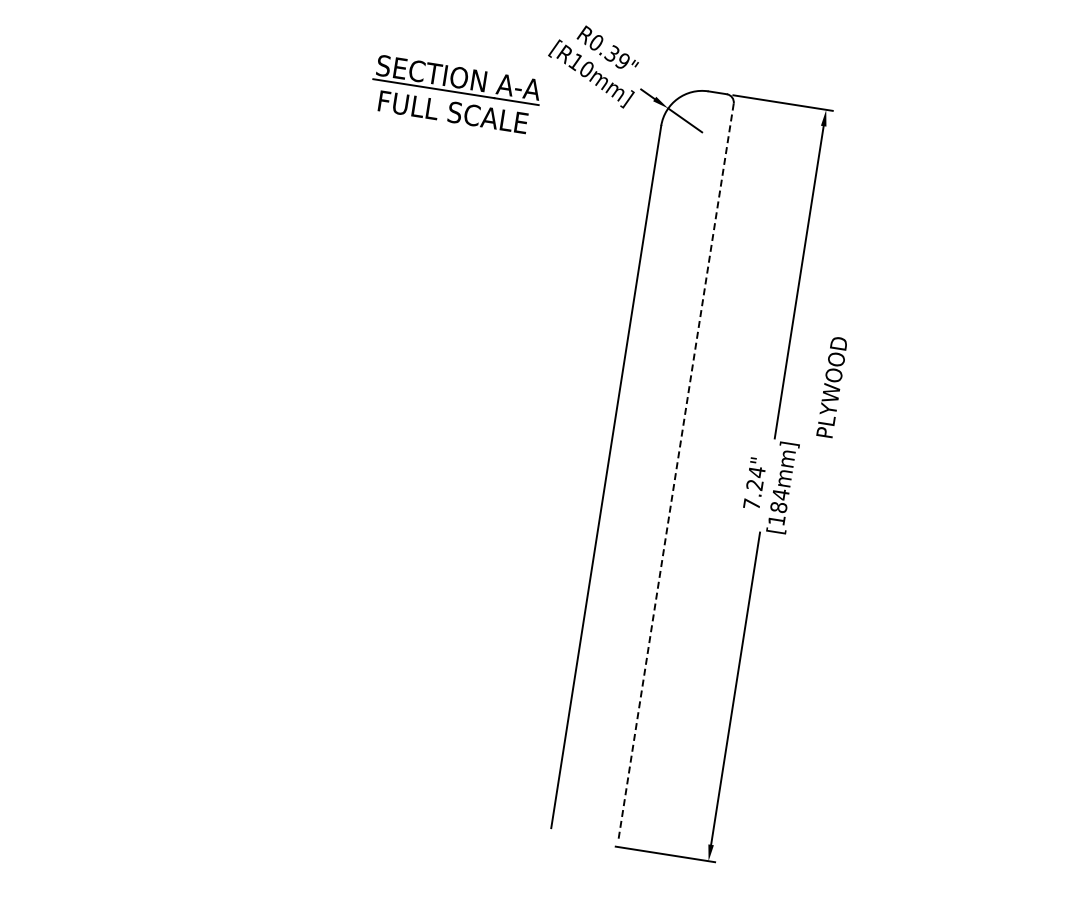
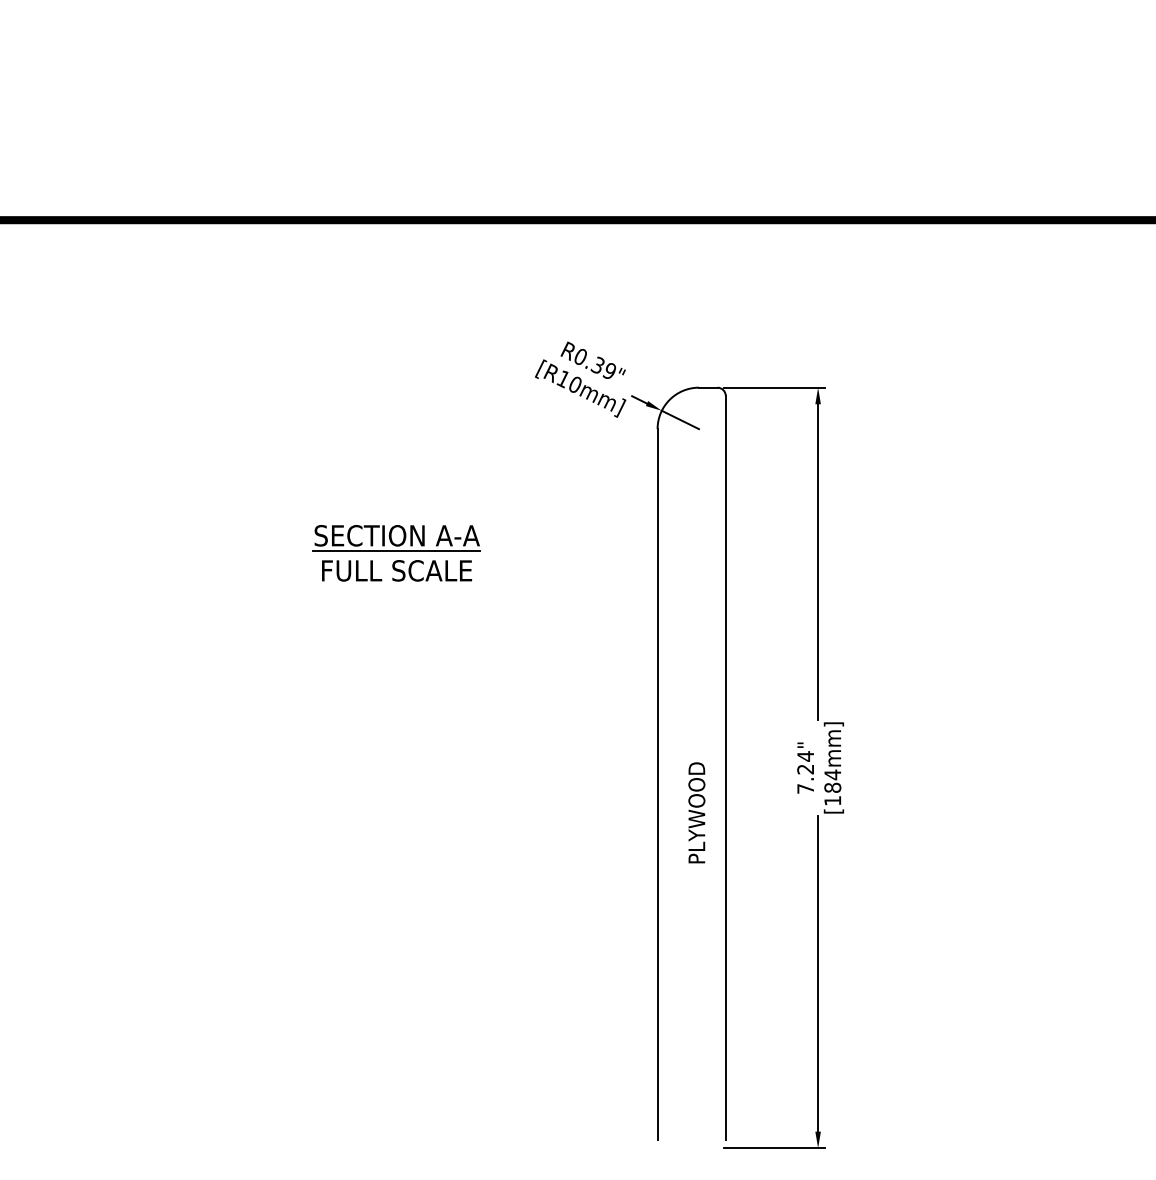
part: (455, 95) -> (396, 553), moved
text: (831, 386) -> (696, 812), moved
line: (675, 470) -> (725, 767), dashed -> solid

